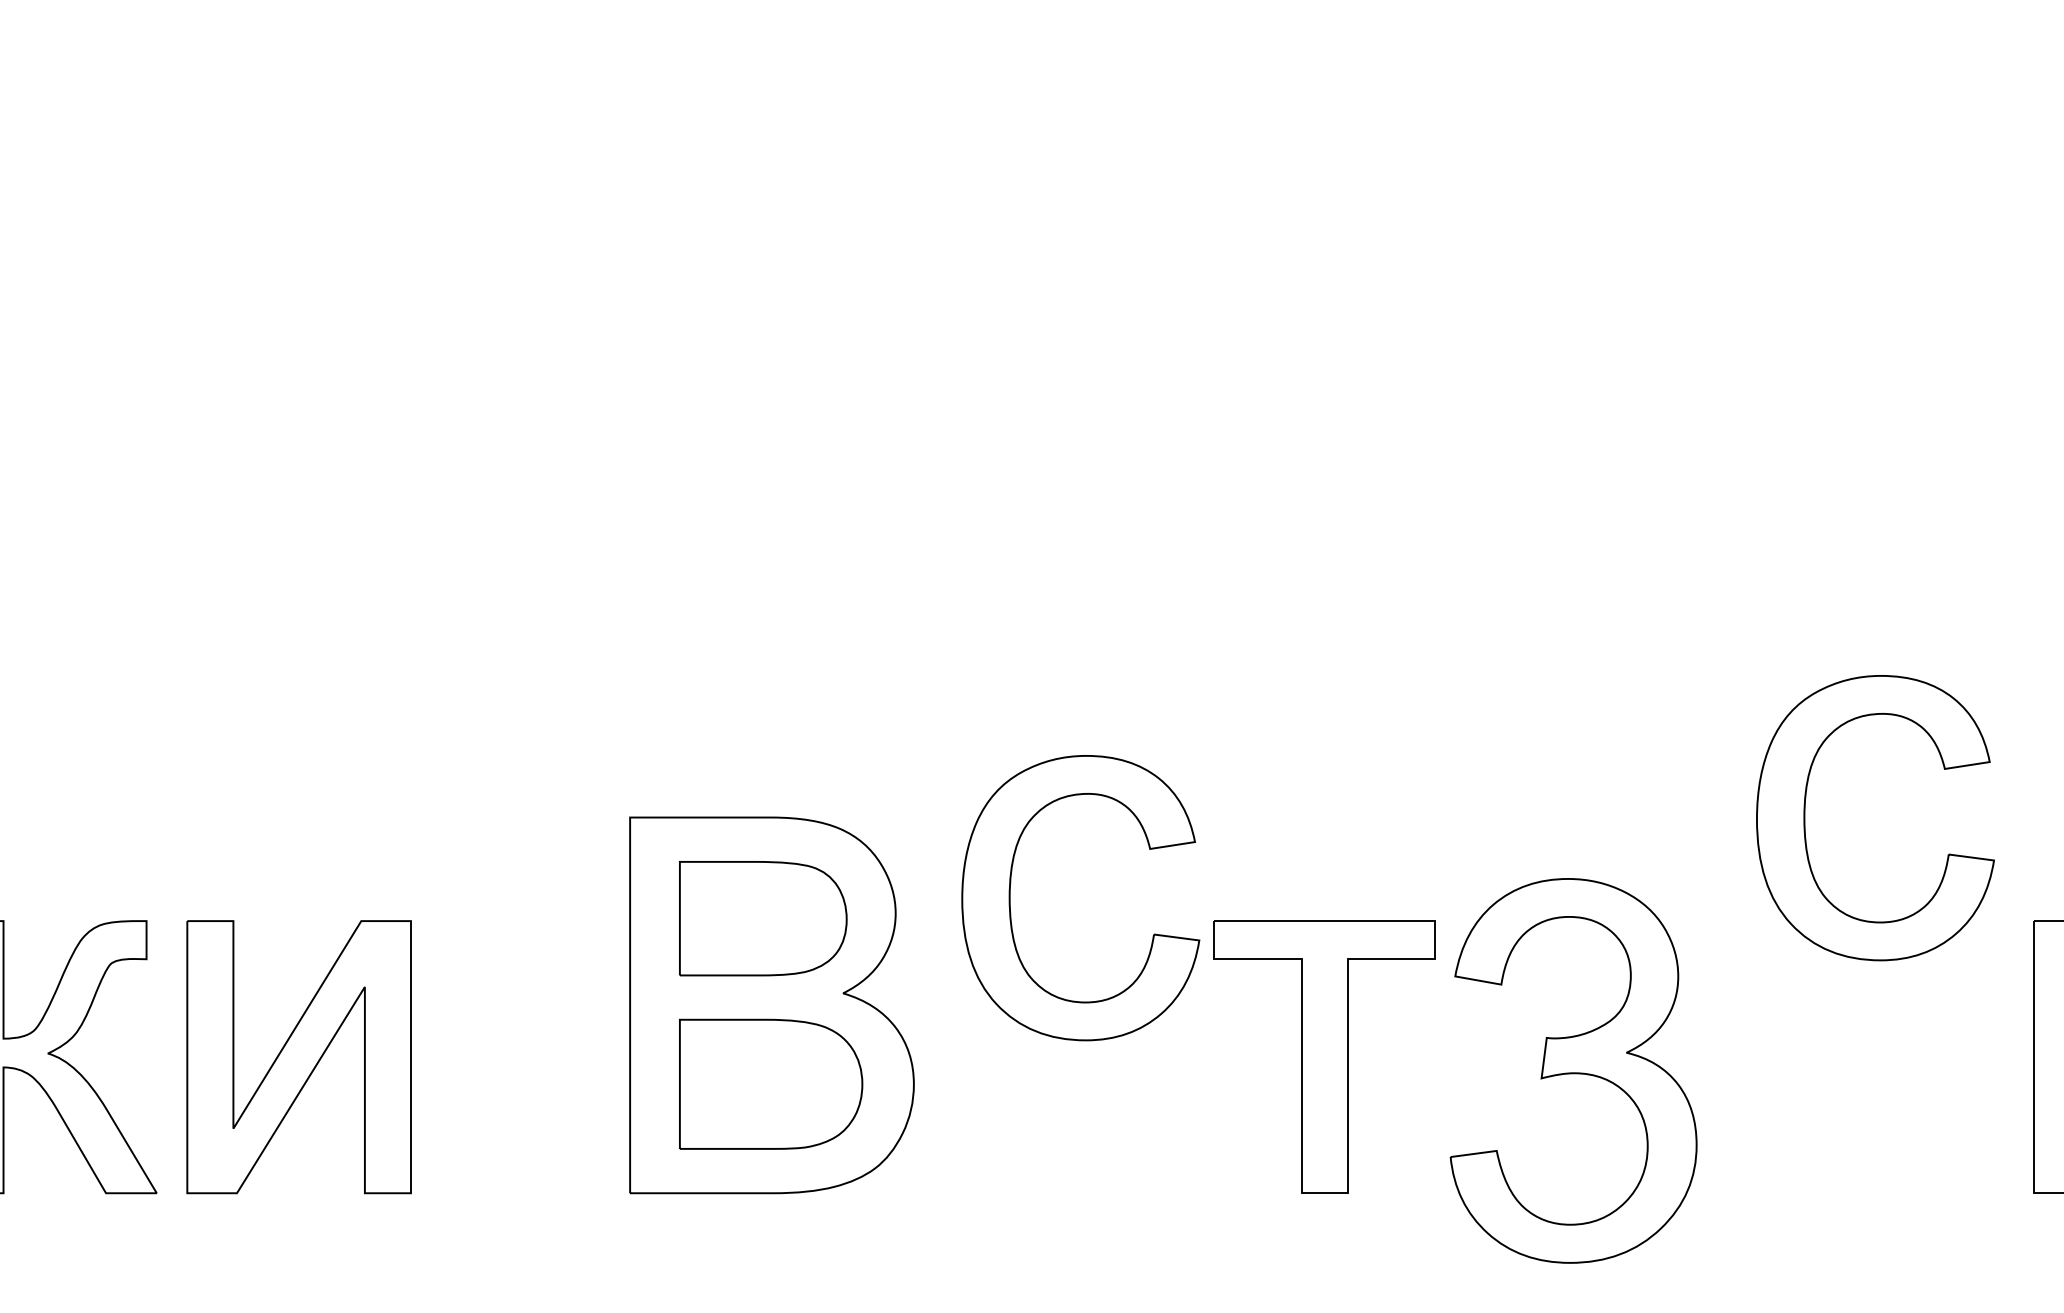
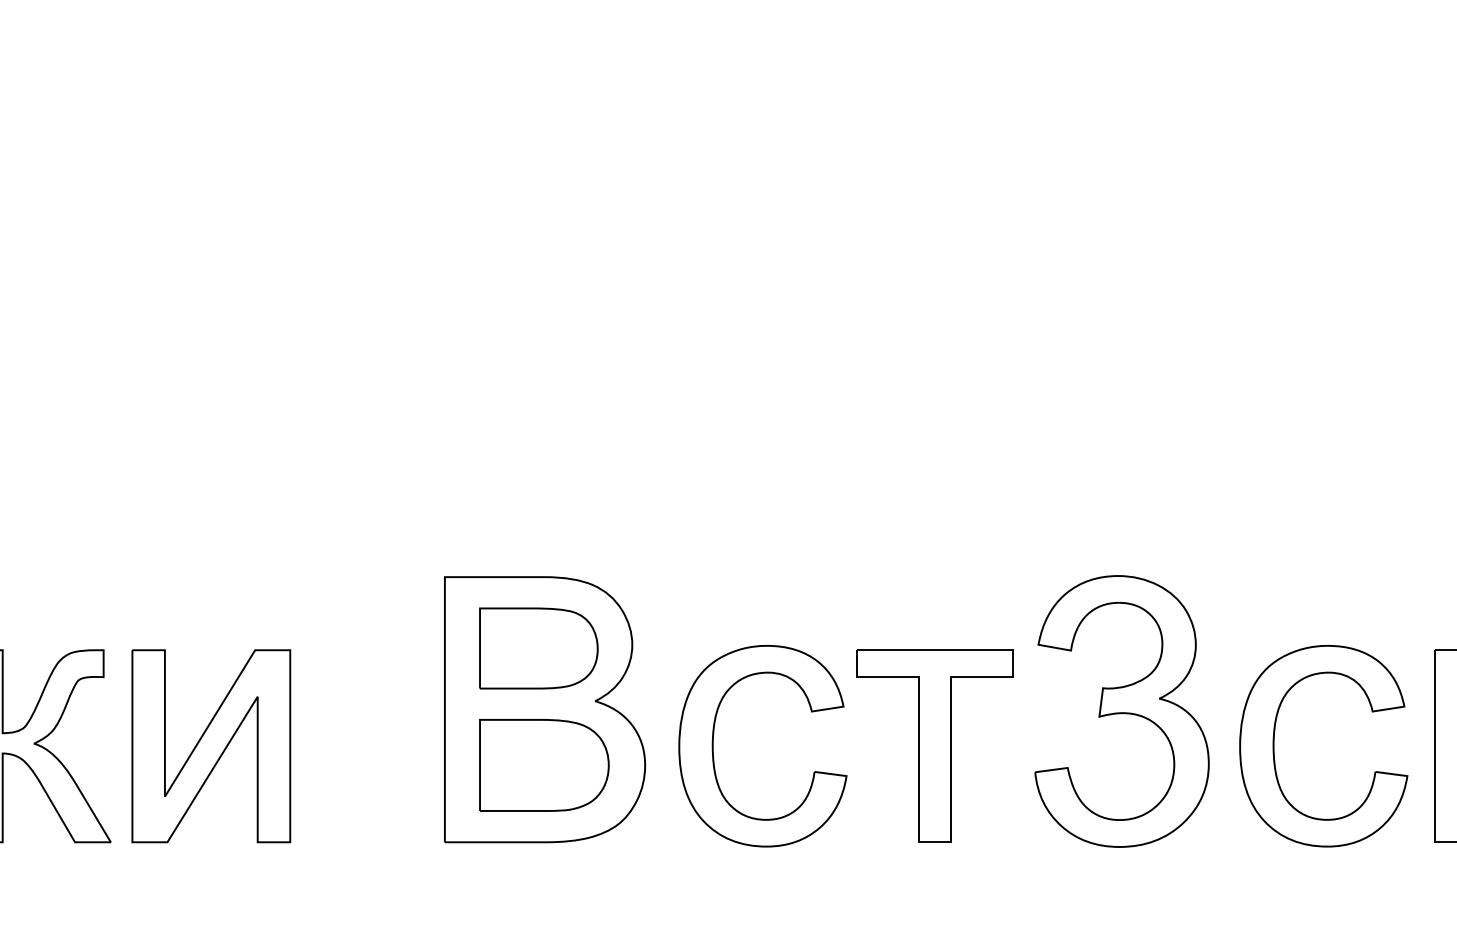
part: (1805, 818) -> (1274, 746), moved
part: (1010, 898) -> (713, 746), moved
part: (1573, 1070) -> (1121, 711), moved

